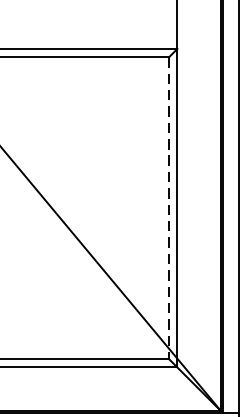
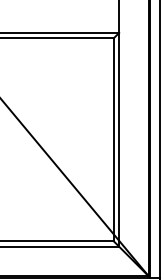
line: (168, 209) -> (113, 140), dashed -> solid

